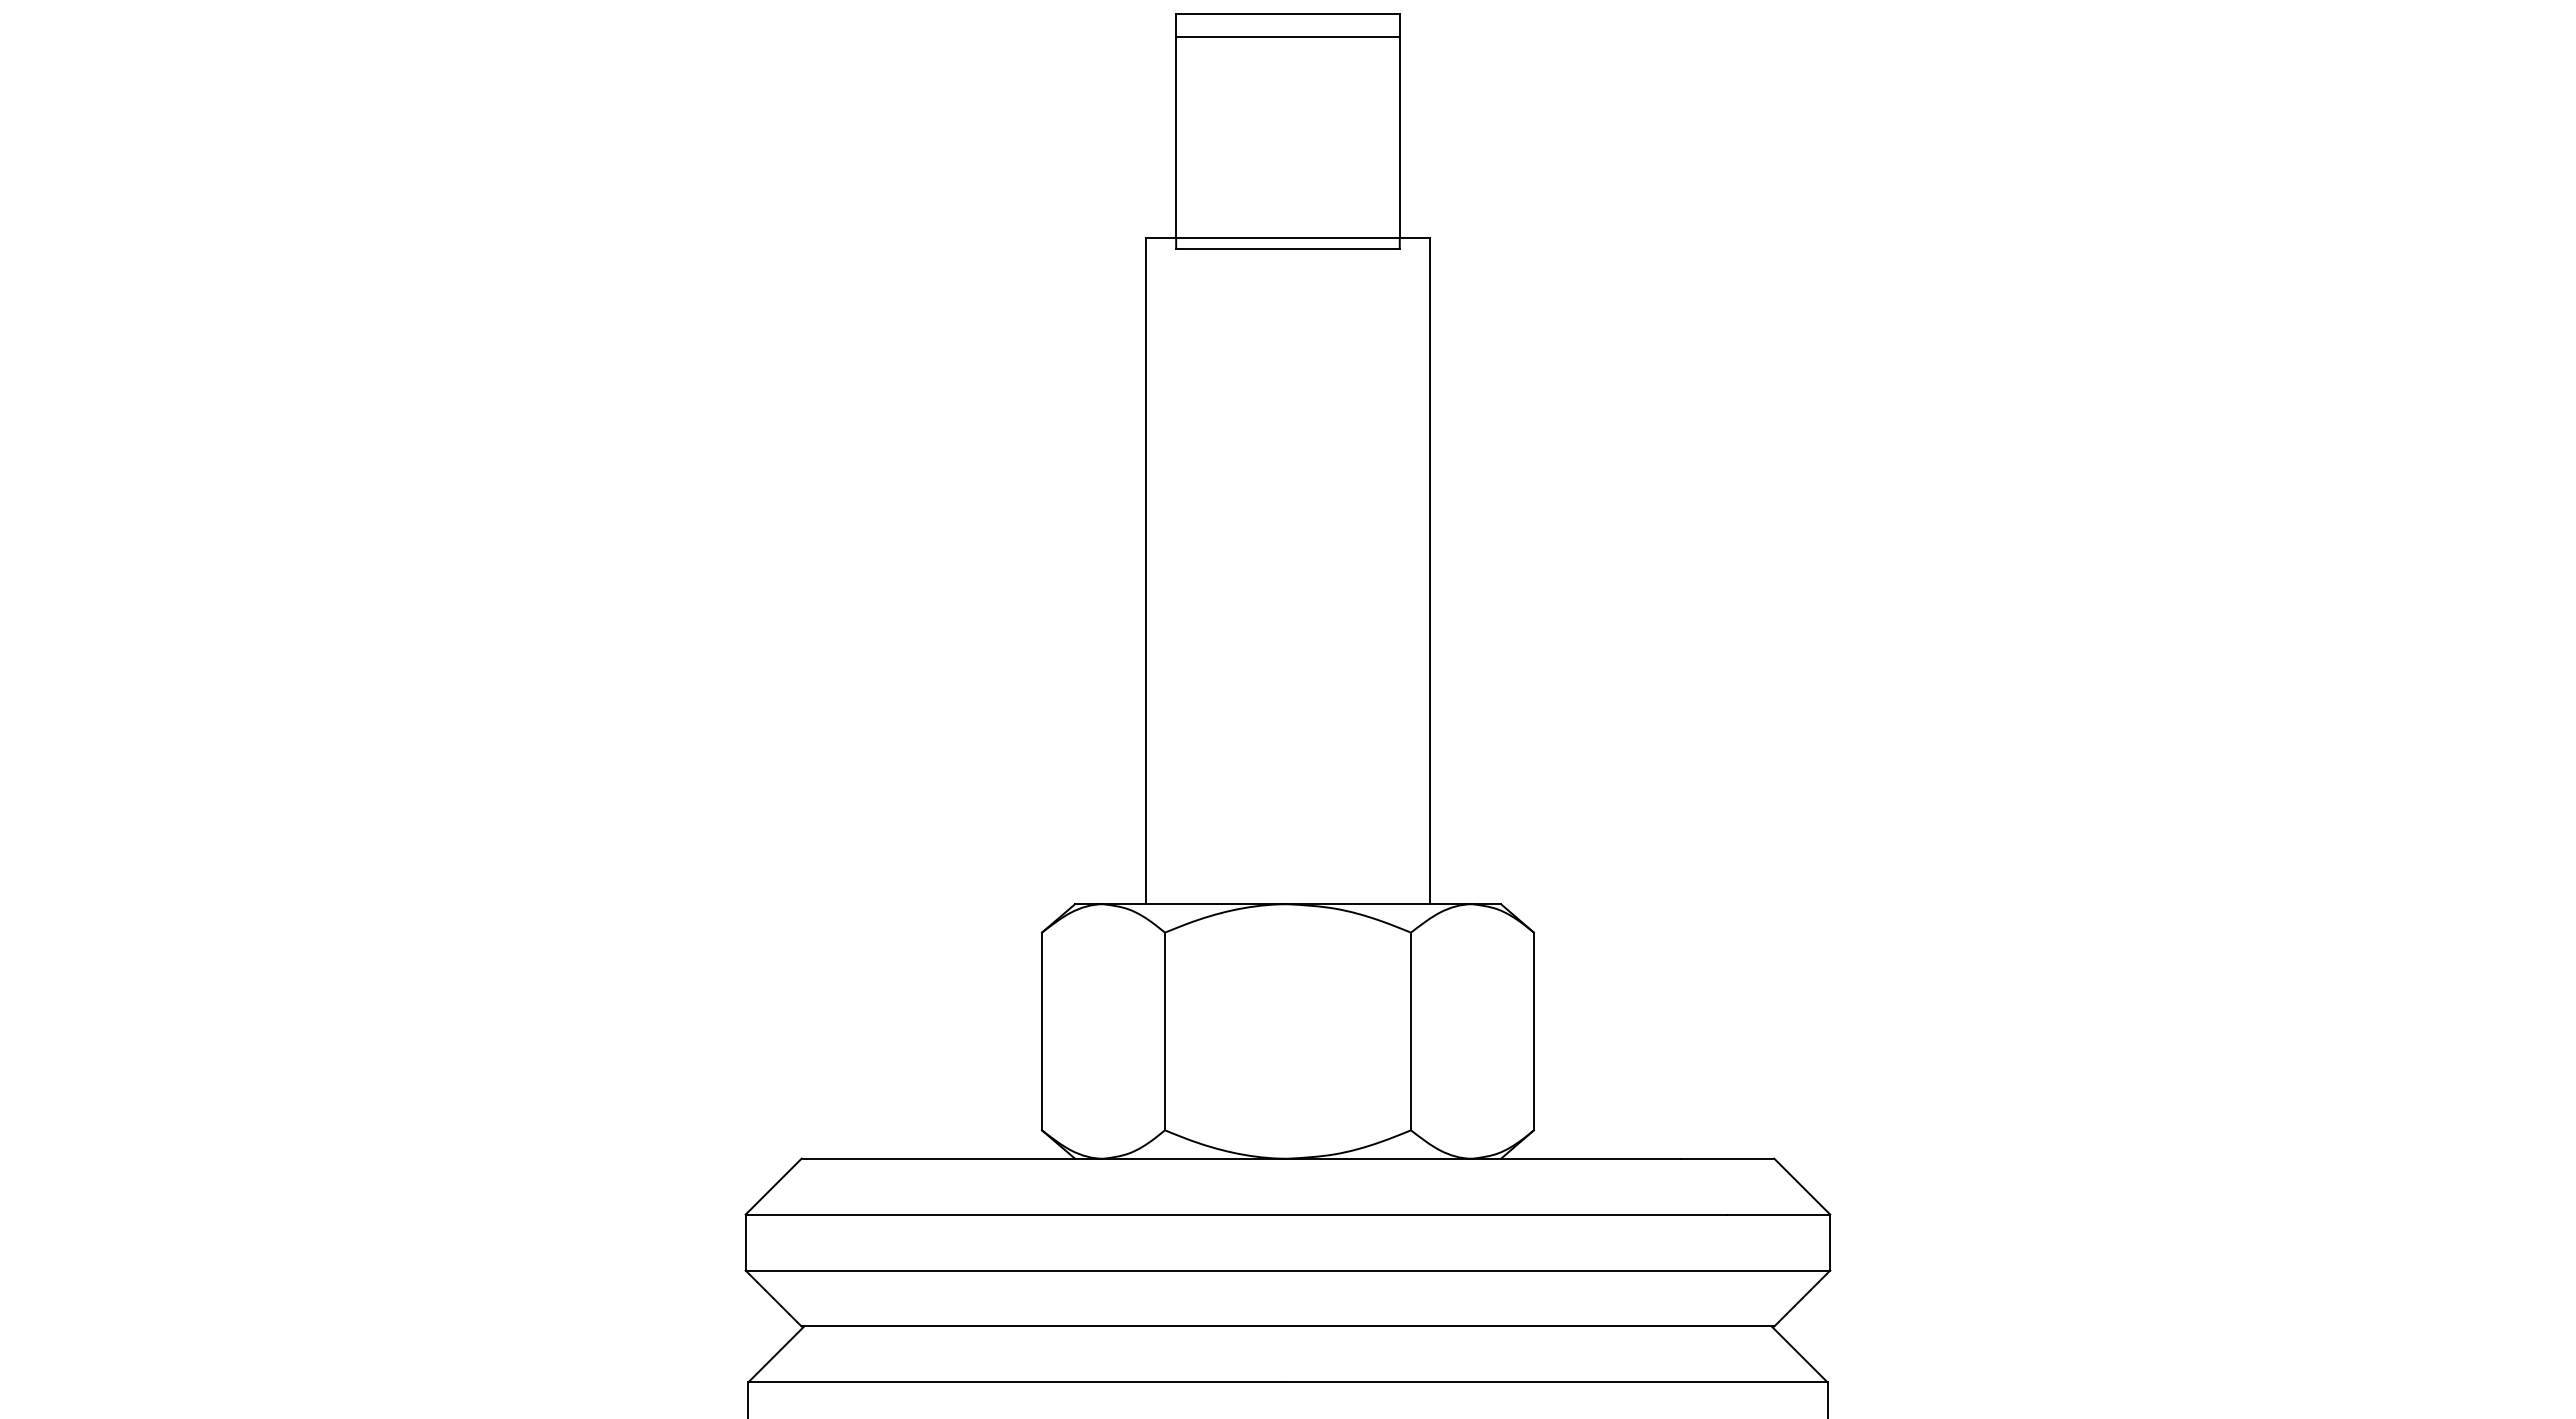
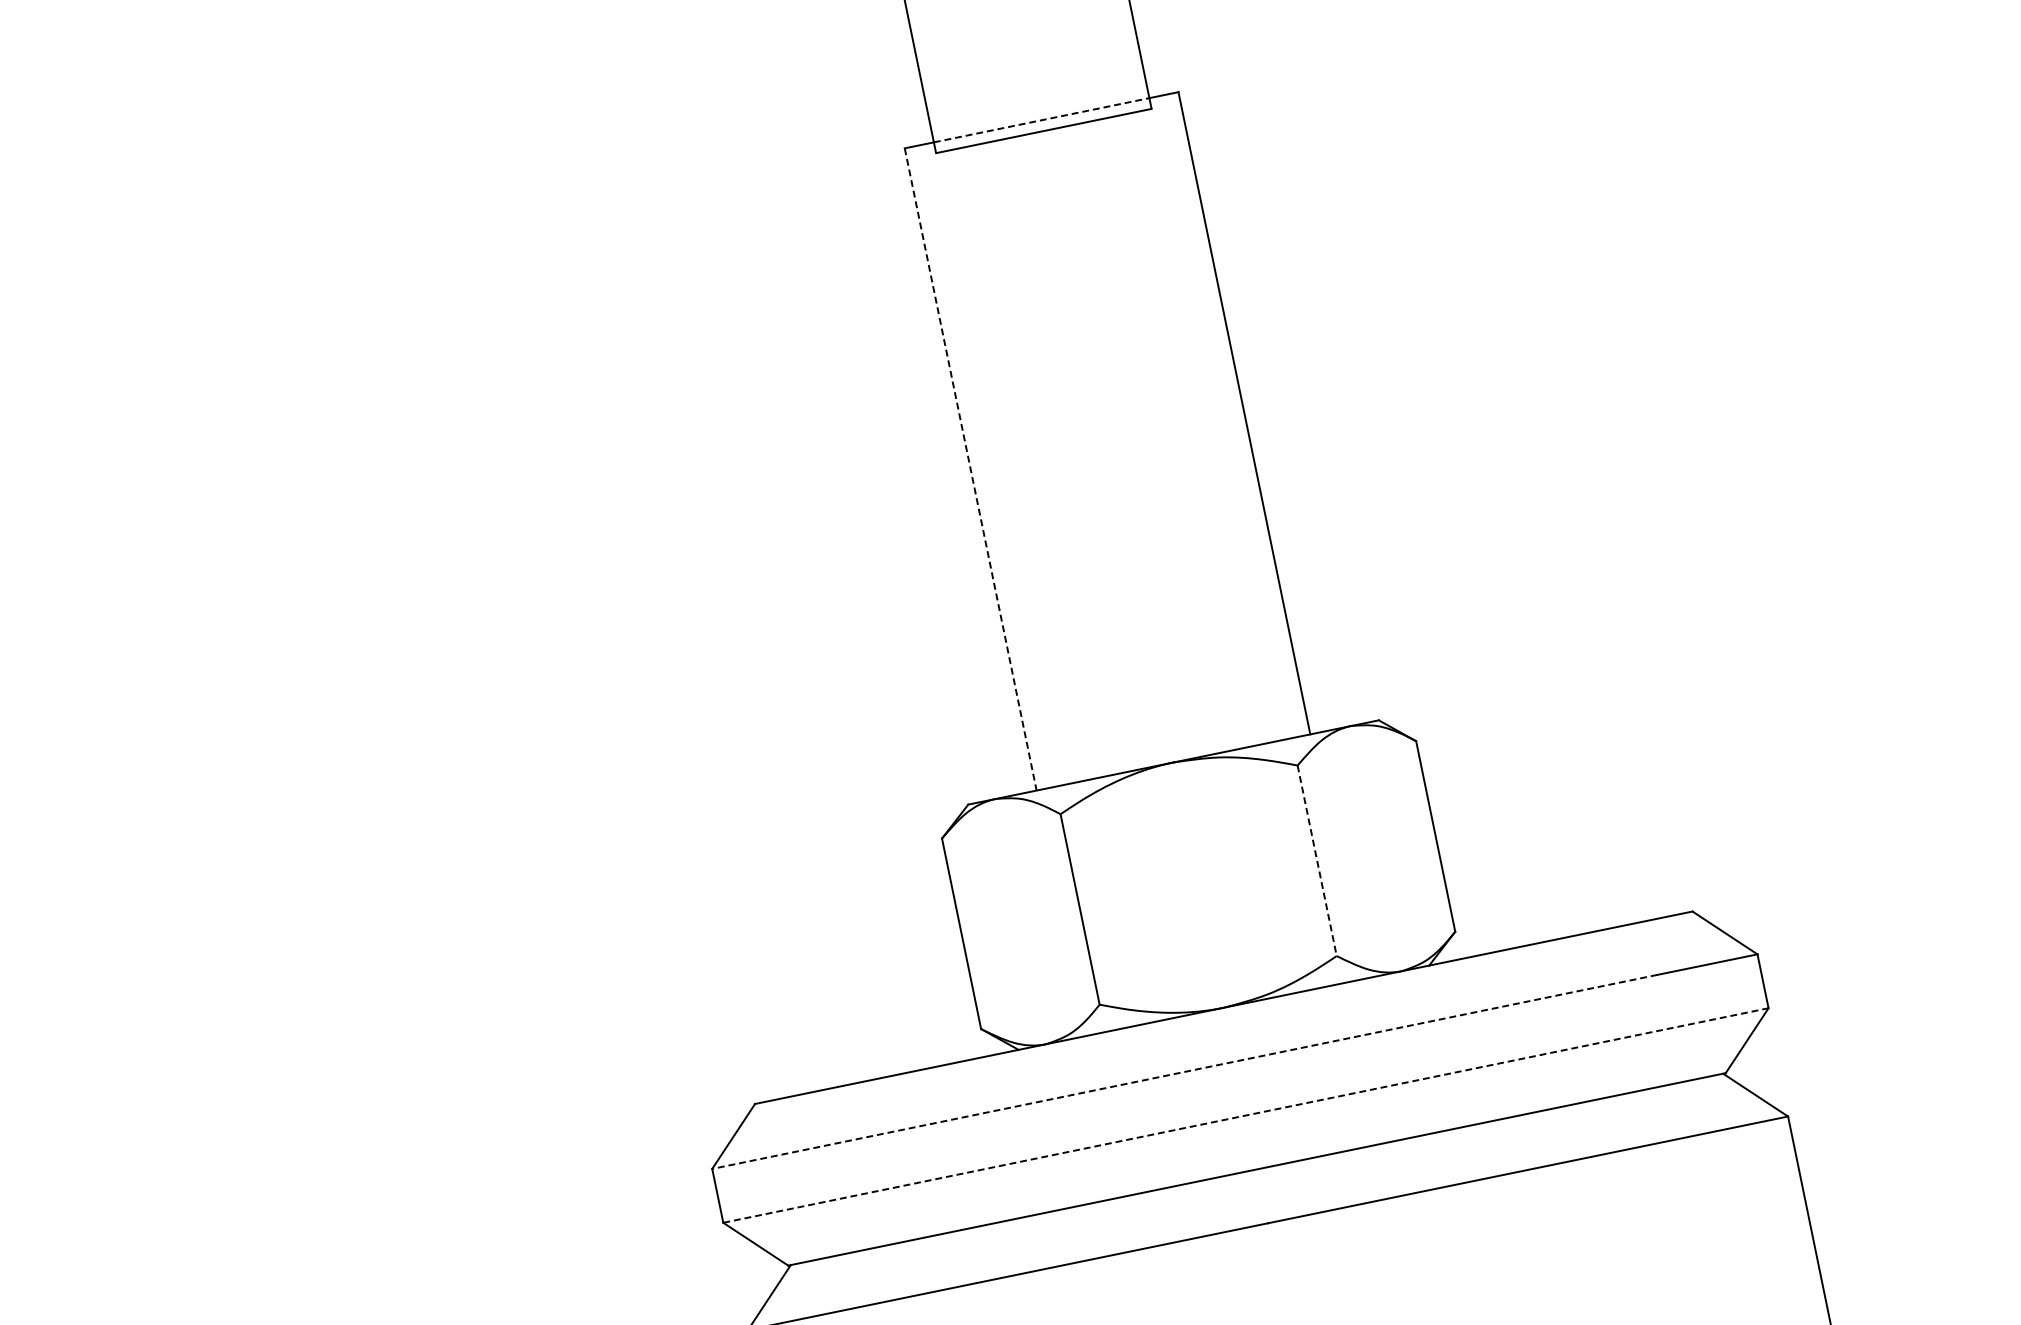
line: (1287, 237) -> (1041, 120), solid -> dashed
line: (1145, 571) -> (970, 470), solid -> dashed
line: (1410, 1031) -> (1316, 860), solid -> dashed
line: (1235, 1214) -> (1184, 1071), solid -> dashed
line: (1288, 1270) -> (1246, 1115), solid -> dashed

